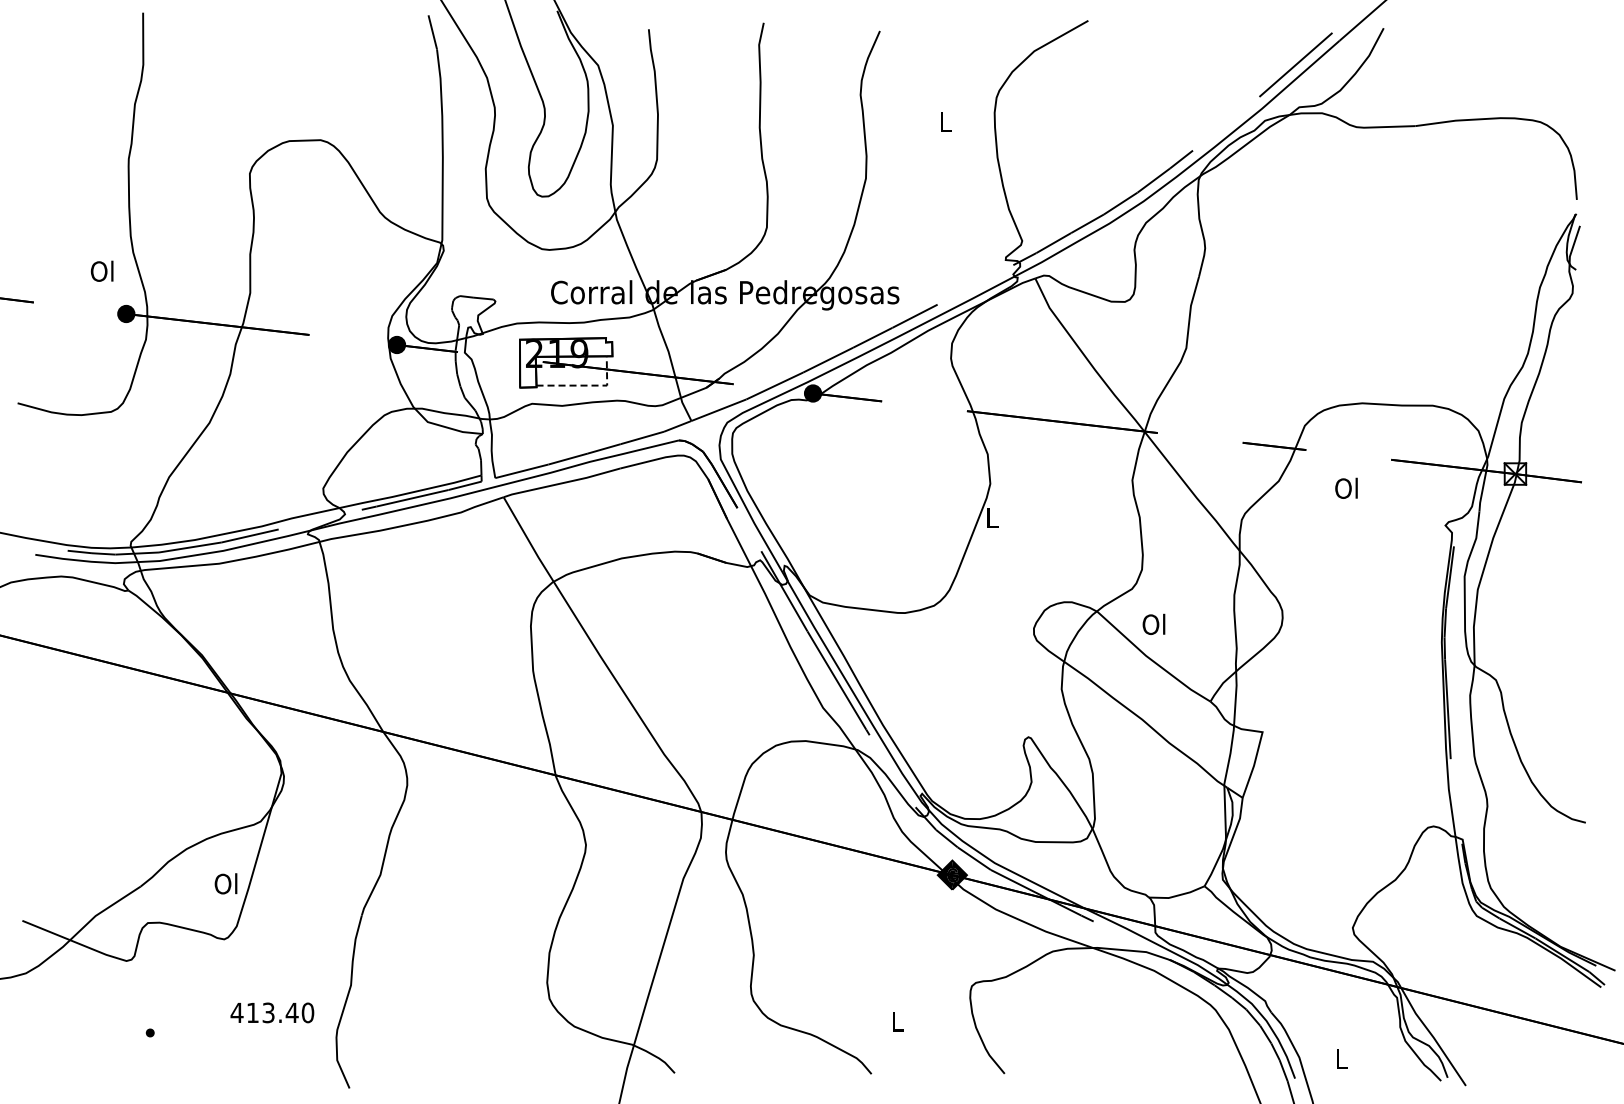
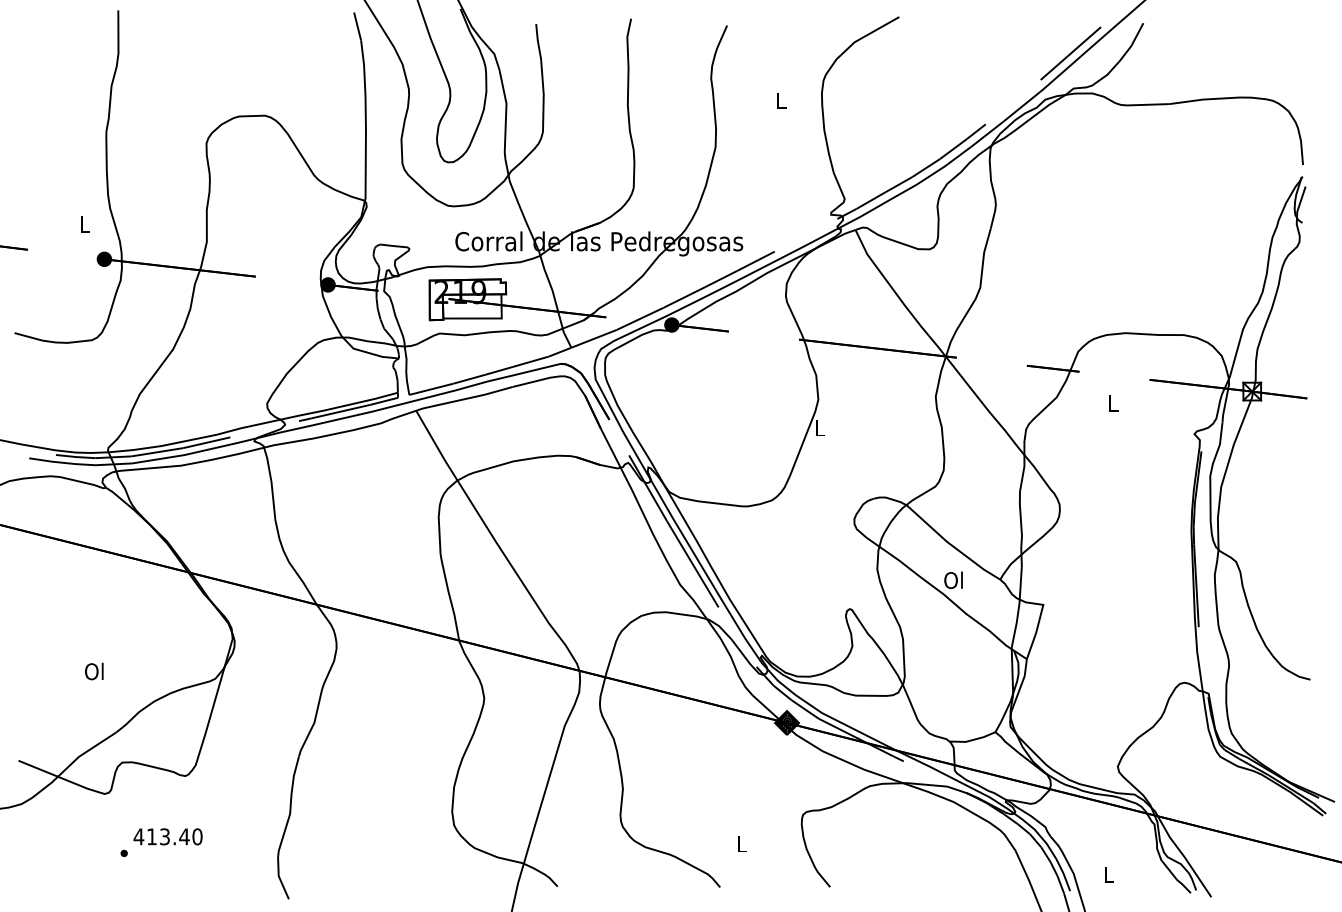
text: (101, 270) -> (83, 223), Ol -> L
line: (587, 385) -> (485, 318), dashed -> solid
text: (1346, 487) -> (1112, 402), Ol -> L
text: (1153, 623) -> (953, 579), moved
text: (225, 883) -> (93, 671), moved
text: (272, 1012) -> (168, 836), moved

